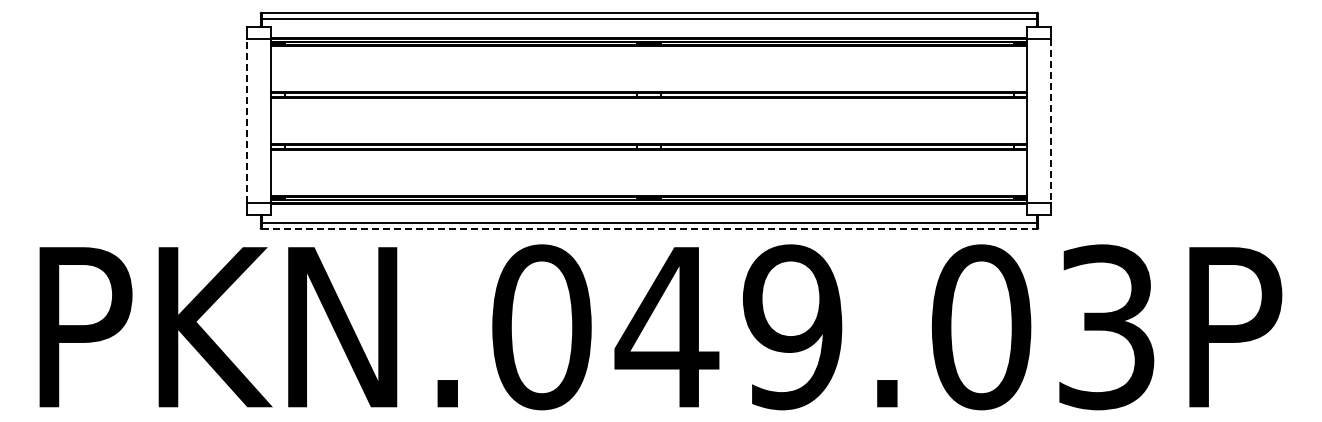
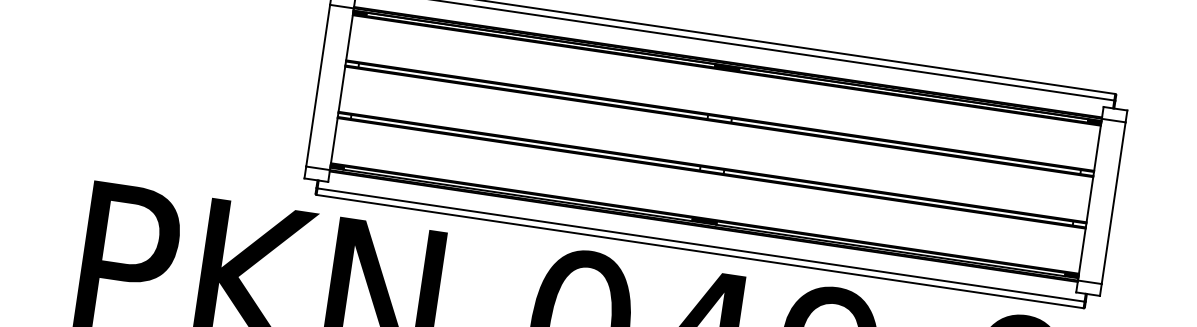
line: (247, 120) -> (318, 85), dashed -> solid
line: (1051, 120) -> (1113, 202), dashed -> solid
line: (649, 229) -> (700, 251), dashed -> solid

